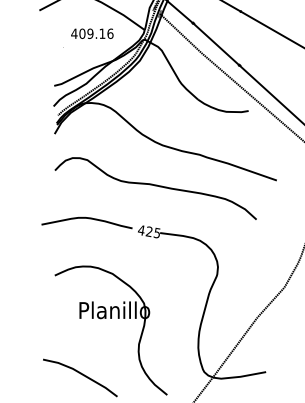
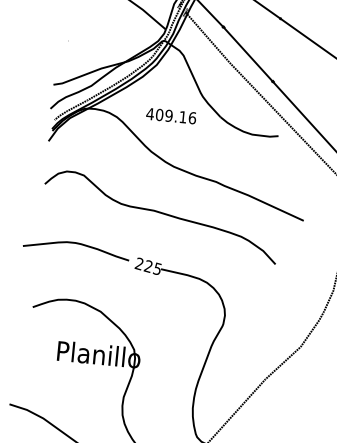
text: (92, 33) -> (171, 115), moved
text: (140, 230) -> (138, 264), 425 -> 225

